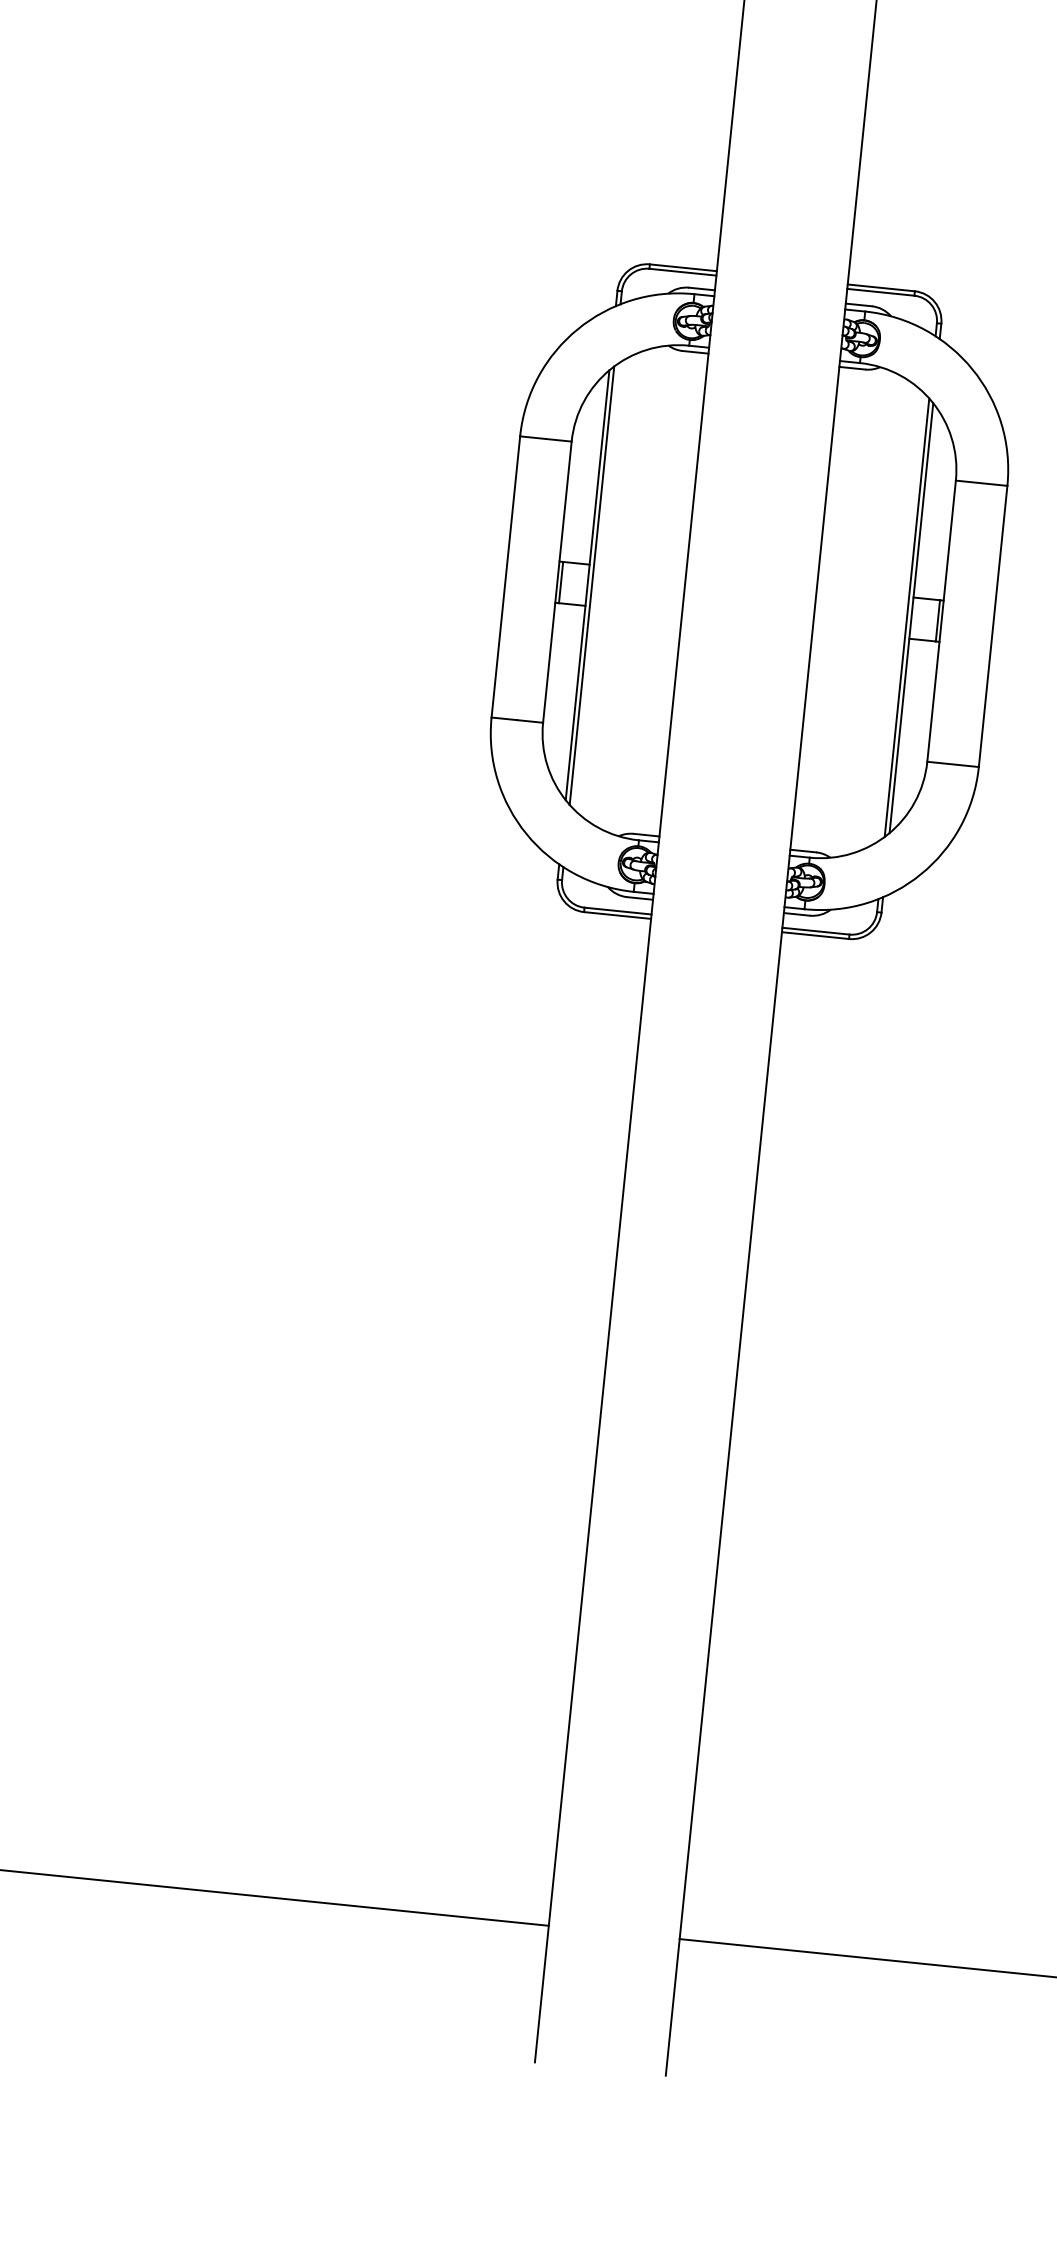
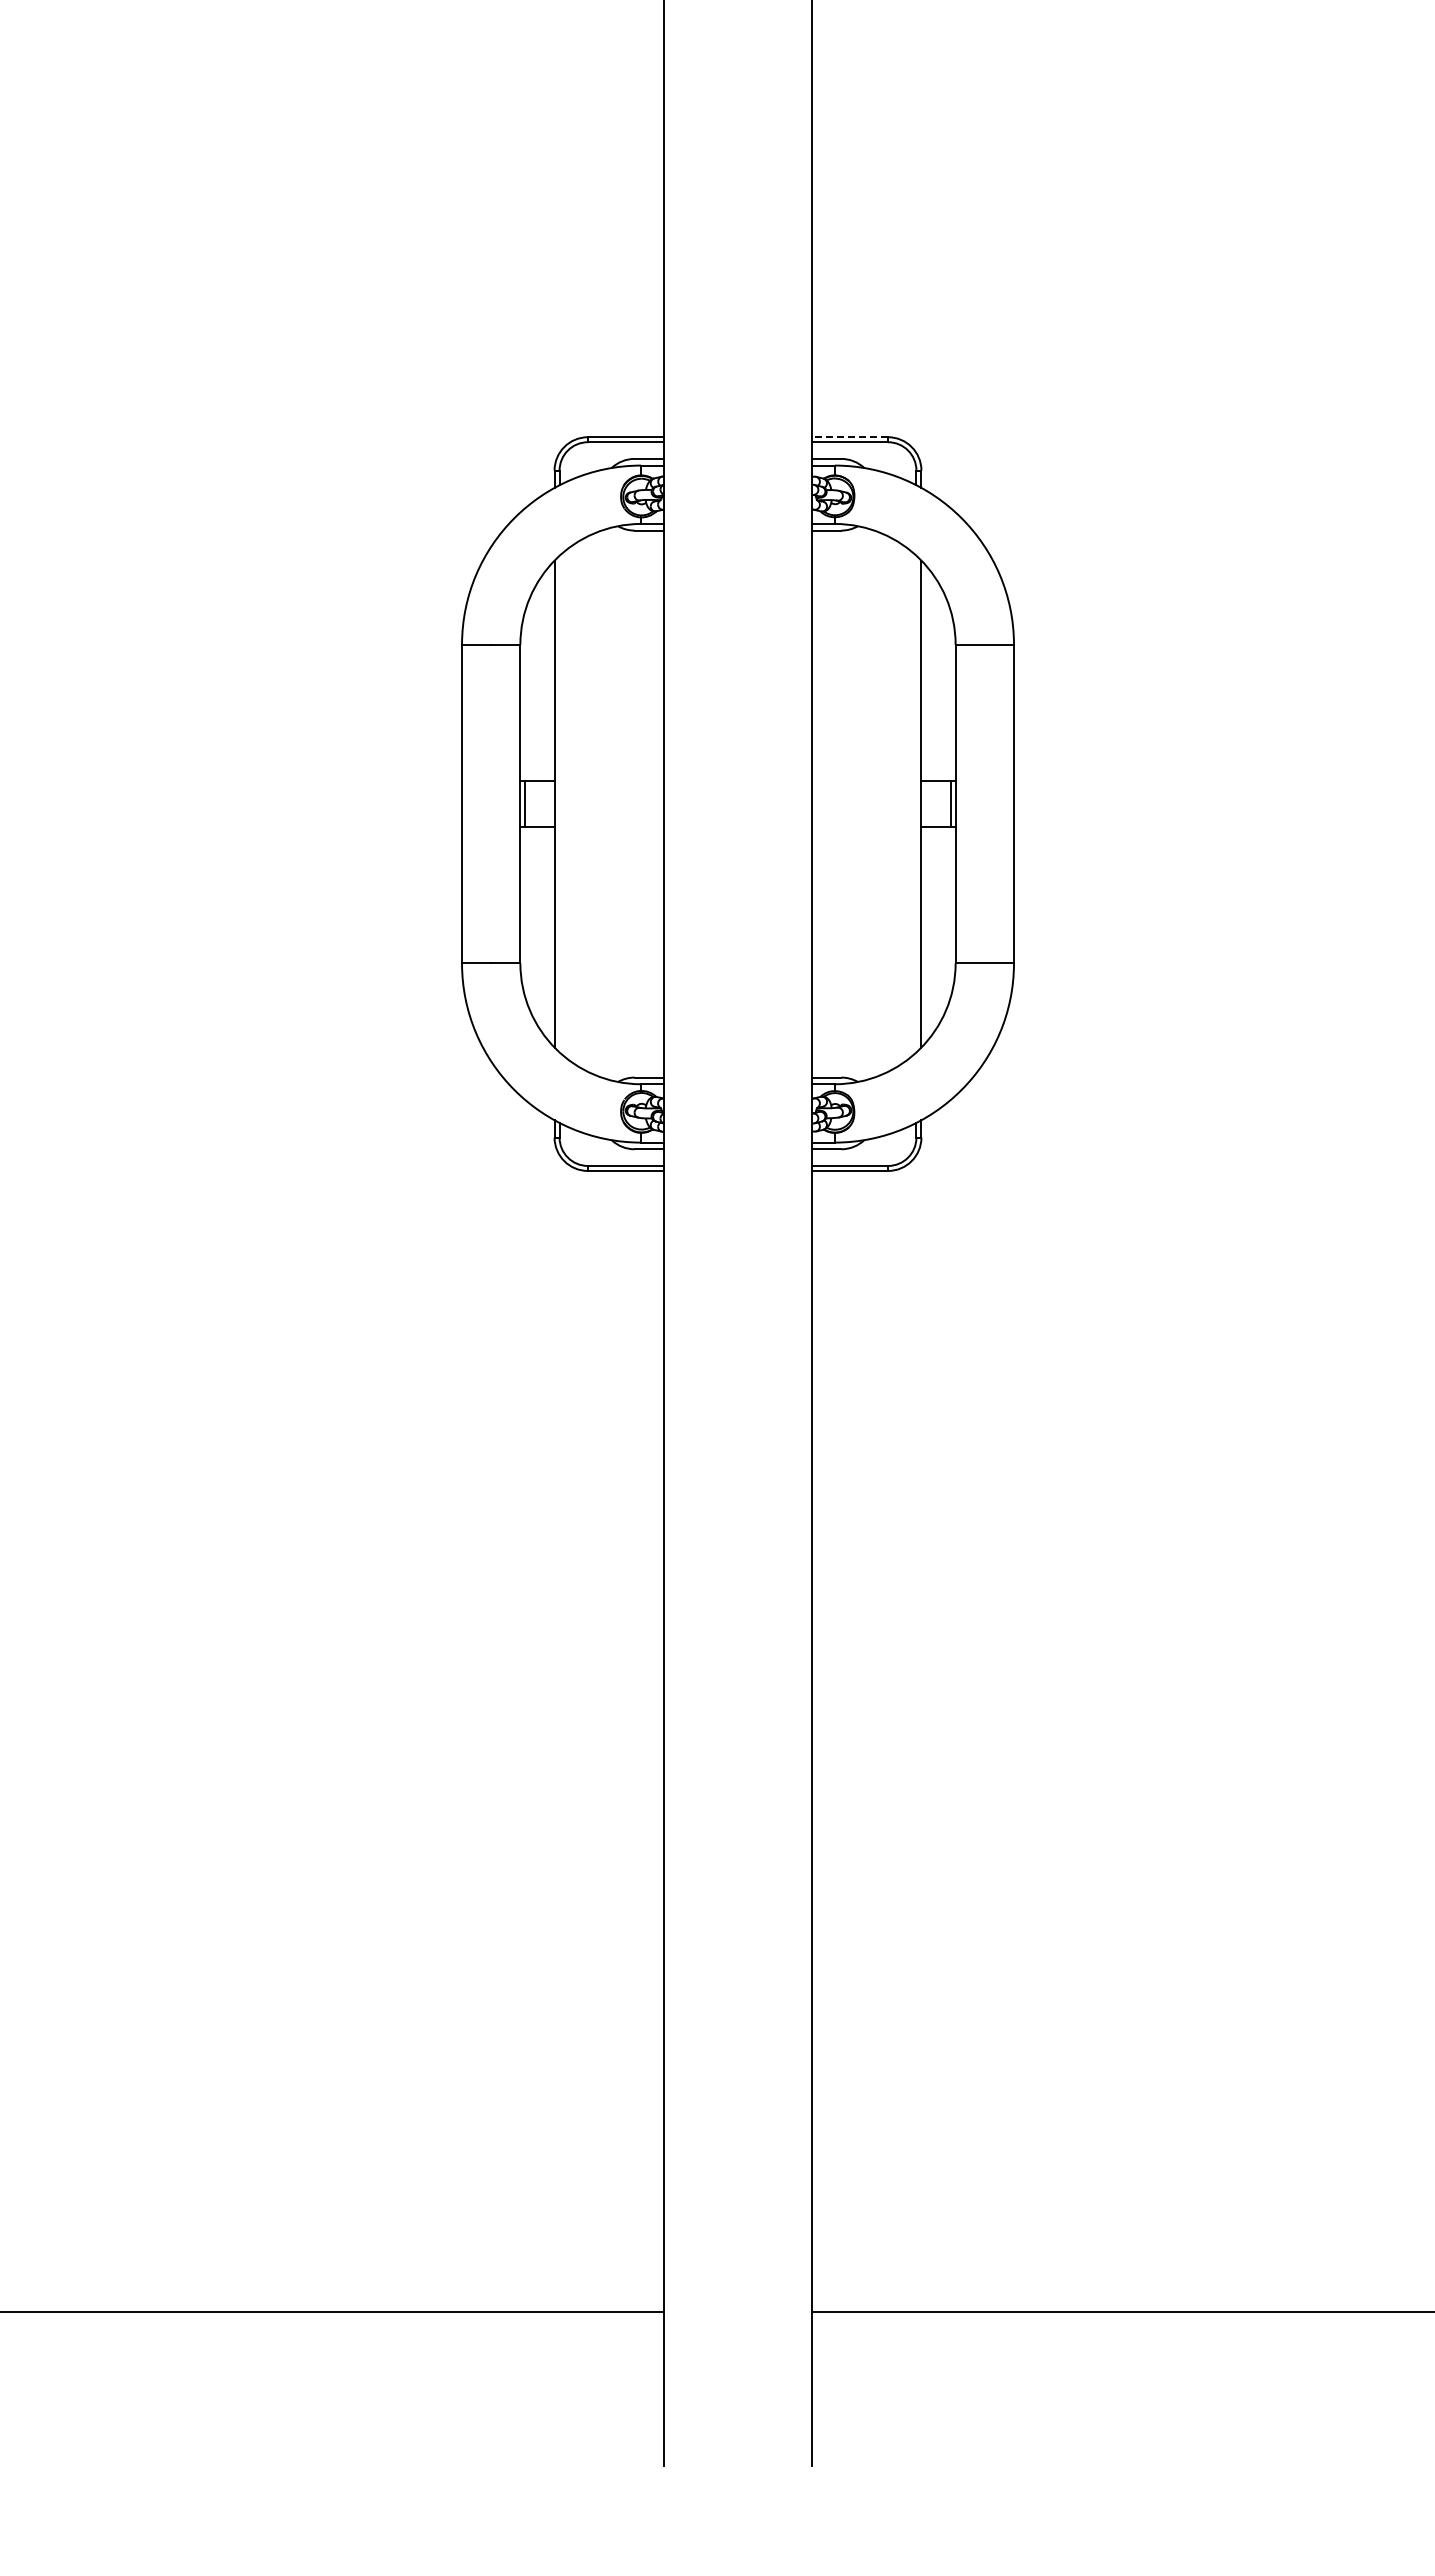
line: (880, 288) -> (849, 437), solid -> dashed
line: (591, 585) -> (559, 803), removed
line: (907, 617) -> (916, 803), removed

